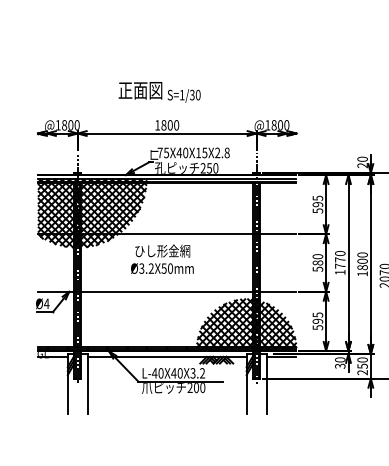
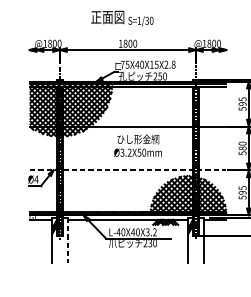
text: (162, 258) -> (138, 145), moved
line: (167, 291) -> (128, 170), solid -> dashed
line: (87, 383) -> (67, 240), solid -> dashed
text: (196, 387) -> (150, 243), 200 -> 230

